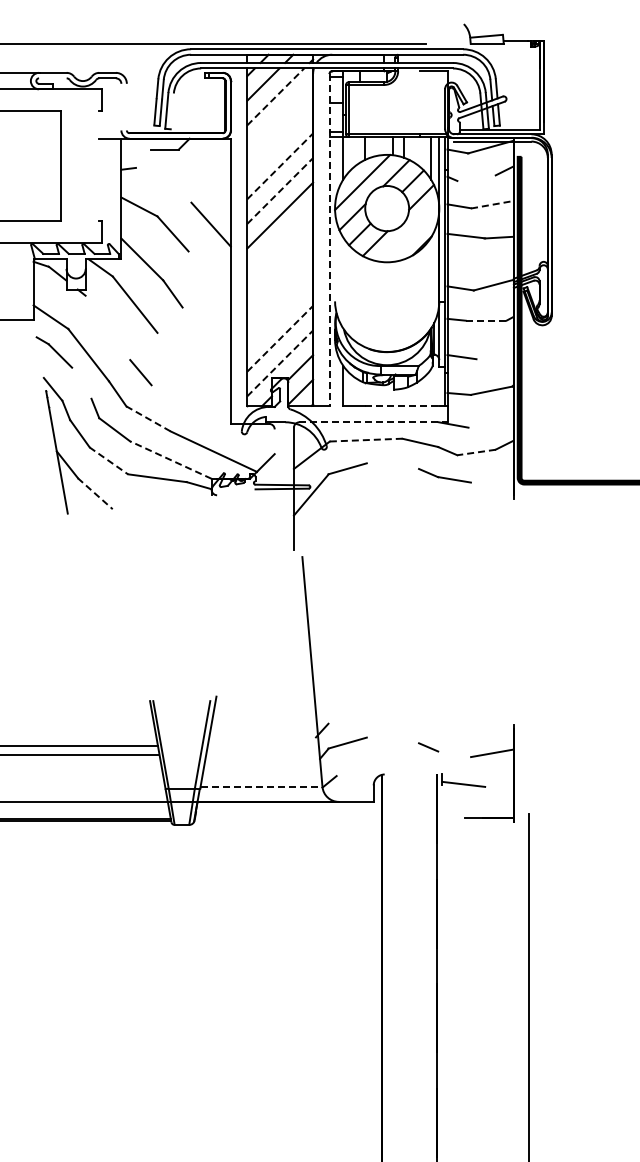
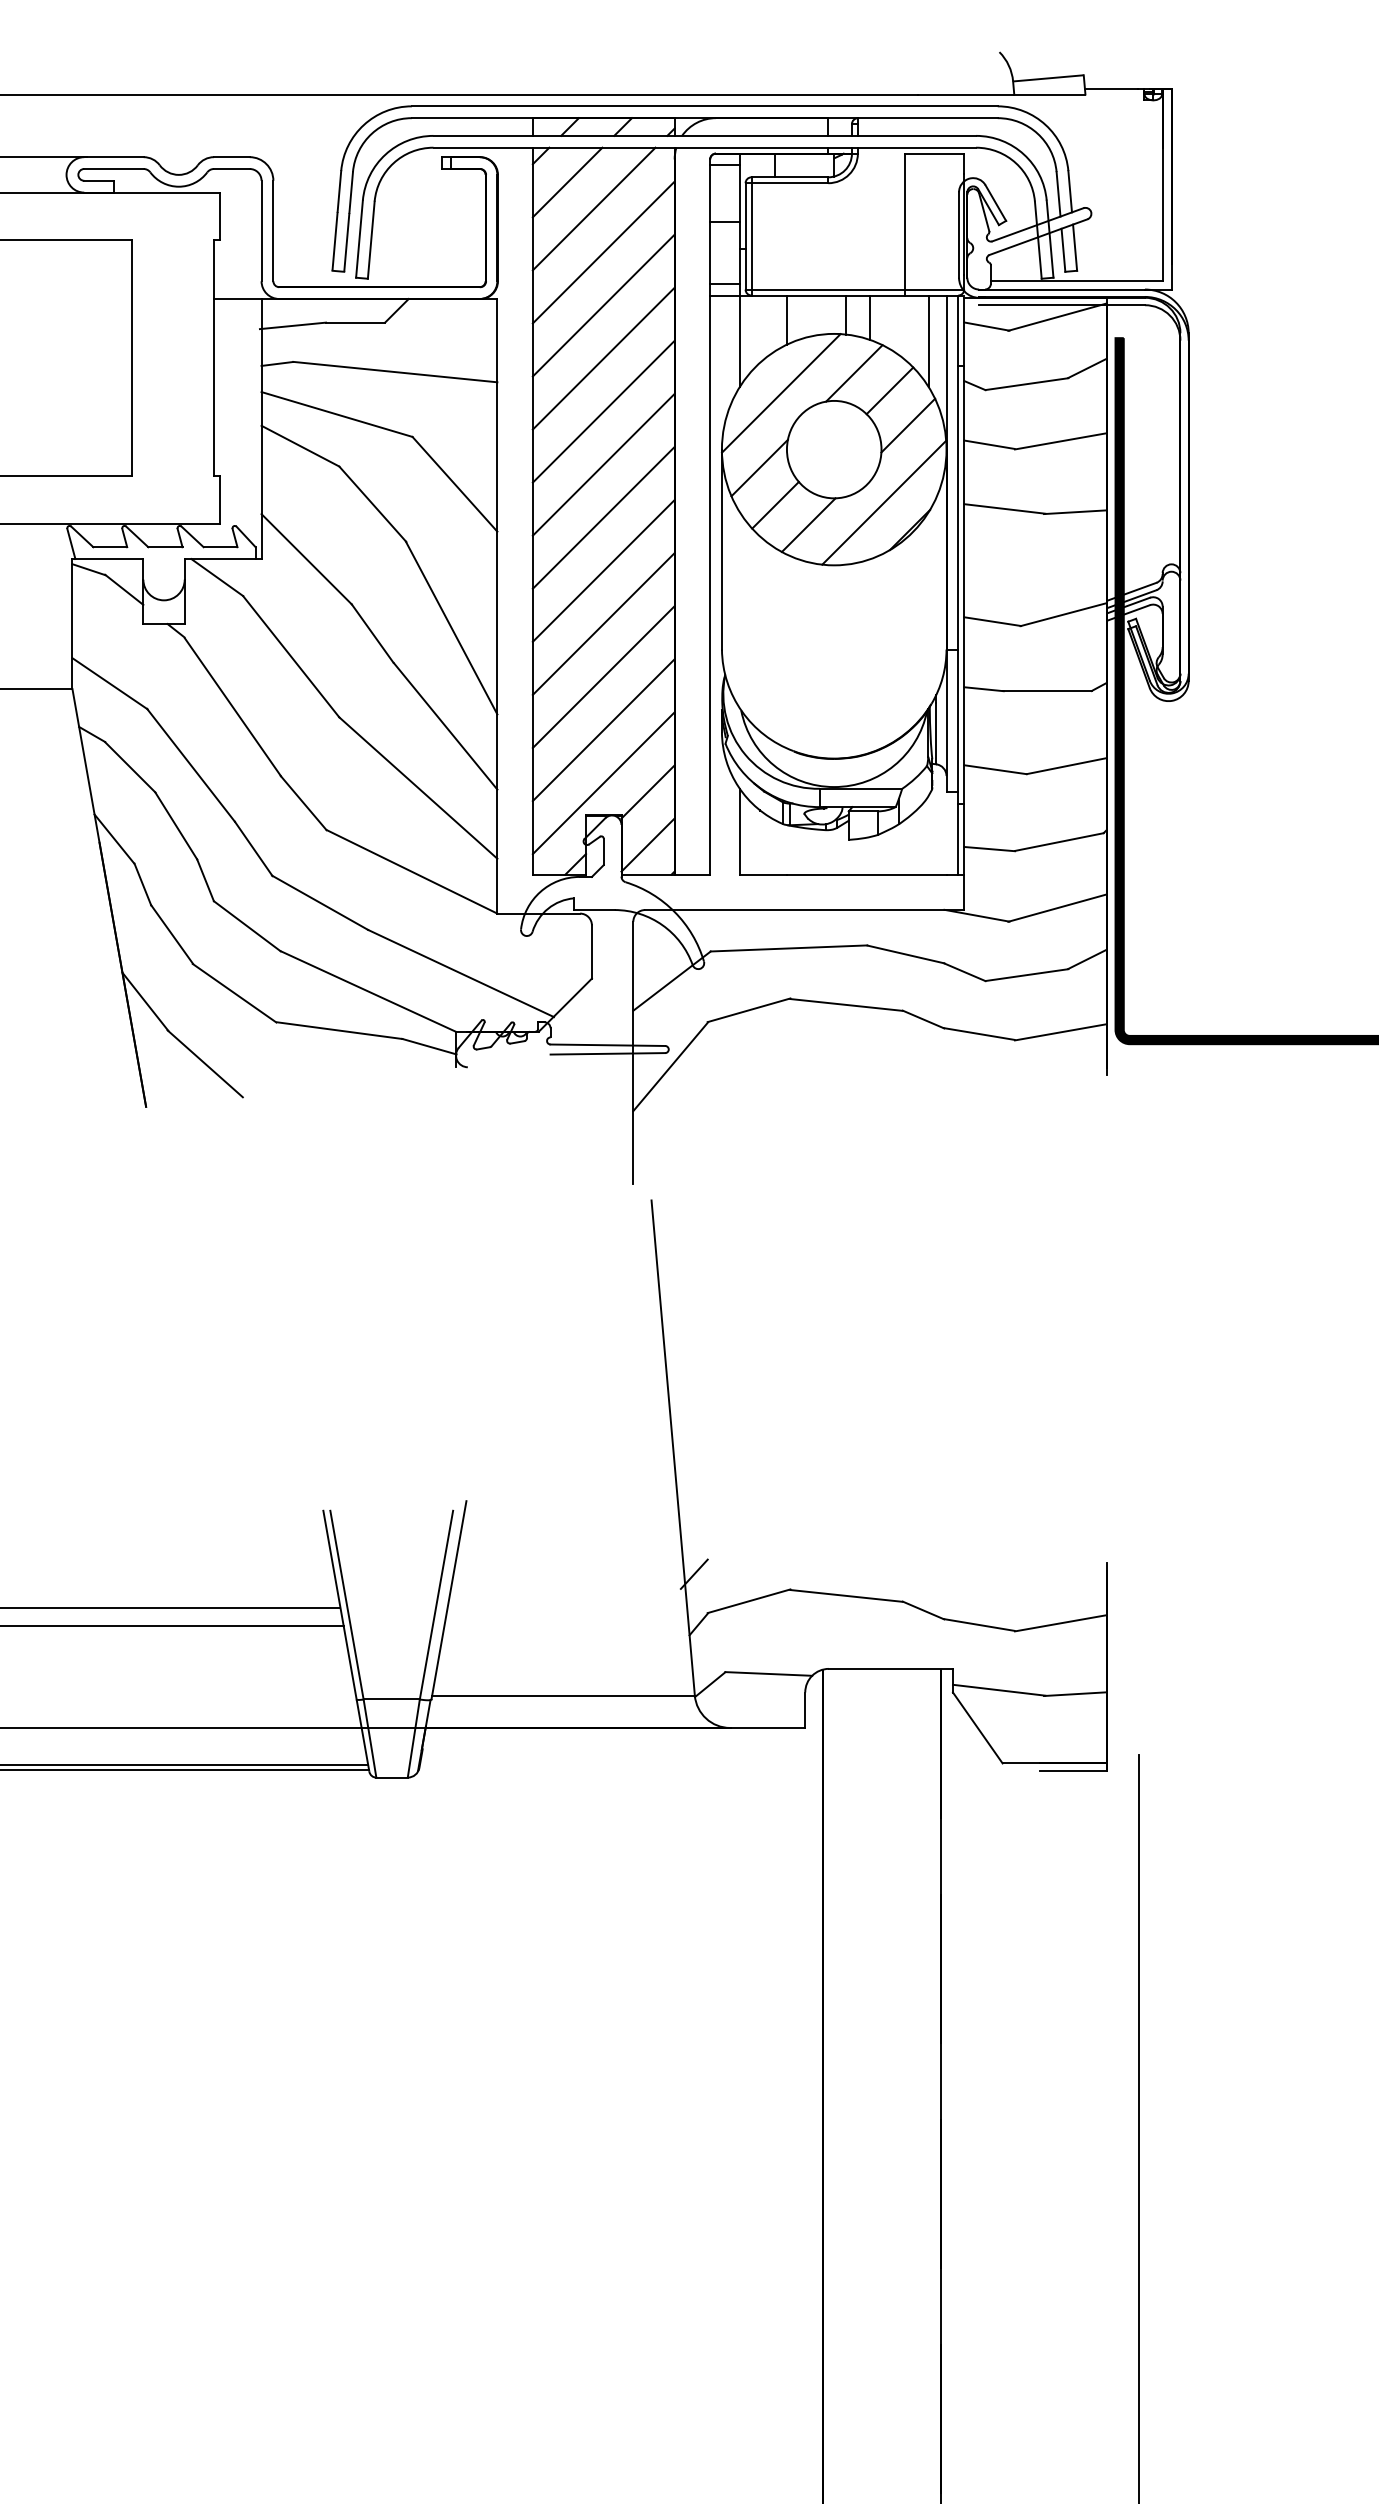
line: (447, 43) -> (964, 93), added
line: (52, 78) -> (113, 169), added
line: (276, 96) -> (595, 208), dashed -> solid
line: (420, 102) -> (906, 221), added
line: (121, 106) -> (261, 229), added
line: (126, 106) -> (272, 229), added
line: (171, 111) -> (369, 240), added
line: (280, 117) -> (604, 253), added
line: (280, 141) -> (604, 305), added
line: (135, 150) -> (291, 324), added
line: (99, 165) -> (214, 356), added
line: (280, 166) -> (604, 358), dashed -> solid
line: (183, 172) -> (395, 371), added
line: (476, 177) -> (1026, 382), added
line: (156, 191) -> (337, 412), added
line: (280, 191) -> (604, 412), dashed -> solid
line: (492, 204) -> (1061, 440), dashed -> solid
line: (410, 233) -> (884, 503), added
line: (329, 239) -> (709, 516), dashed -> solid
line: (280, 240) -> (604, 518), added
line: (335, 254) -> (722, 548), added
line: (280, 264) -> (604, 570), added
line: (280, 289) -> (604, 623), added
line: (209, 291) -> (451, 628), added
line: (280, 314) -> (604, 677), added
line: (486, 320) -> (1048, 690), dashed -> solid
line: (107, 328) -> (231, 707), added
line: (206, 336) -> (444, 725), added
line: (280, 338) -> (604, 729), dashed -> solid
line: (494, 355) -> (1065, 766), added
line: (280, 363) -> (604, 783), dashed -> solid
line: (193, 365) -> (416, 787), added
line: (81, 382) -> (175, 824), added
line: (190, 404) -> (410, 871), added
line: (402, 405) -> (867, 873), dashed -> solid
line: (50, 416) -> (108, 897), added
line: (148, 418) -> (319, 901), dashed -> solid
line: (490, 421) -> (1056, 908), added
line: (373, 422) -> (804, 910), dashed -> solid
line: (366, 440) -> (789, 949), dashed -> solid
line: (274, 441) -> (591, 951), added
line: (476, 452) -> (1026, 975), dashed -> solid
line: (108, 460) -> (233, 992), dashed -> solid
line: (170, 460) -> (367, 992), dashed -> solid
line: (392, 466) -> (845, 1005), added
line: (492, 478) -> (1061, 1031), added
line: (95, 494) -> (205, 1065), dashed -> solid
line: (392, 740) -> (845, 1595), added
line: (454, 753) -> (979, 1623), added
line: (413, 774) -> (890, 1668), added
line: (356, 776) -> (768, 1673), added
line: (262, 786) -> (565, 1694), dashed -> solid
line: (498, 786) -> (1074, 1694), added
line: (453, 801) -> (977, 1727), added
line: (497, 821) -> (1071, 1770), added

